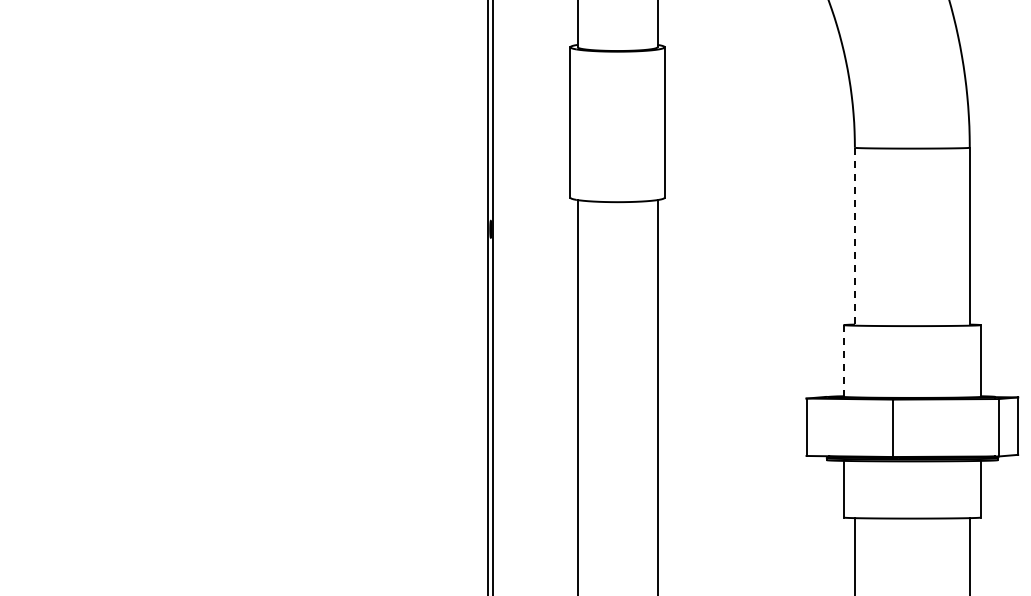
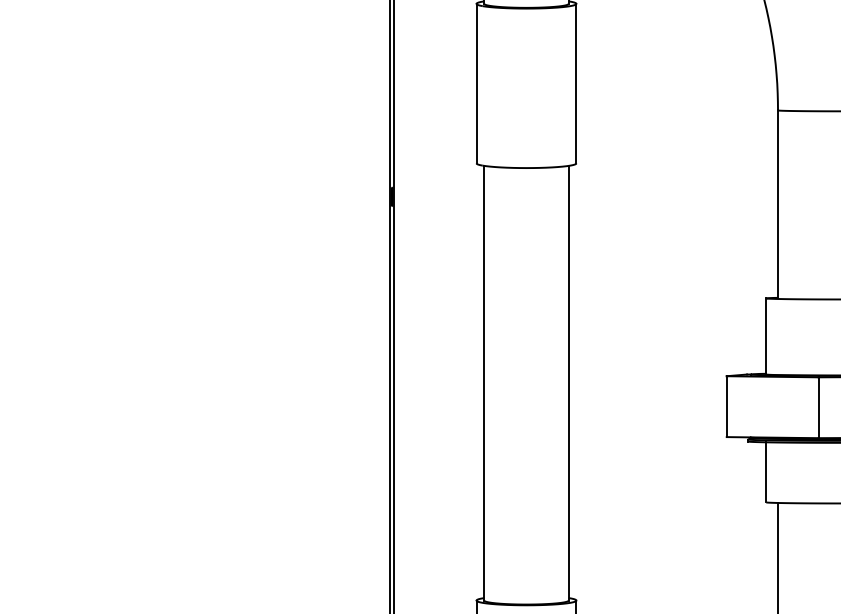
line: (854, 236) -> (777, 204), dashed -> solid
line: (844, 361) -> (766, 336), dashed -> solid

